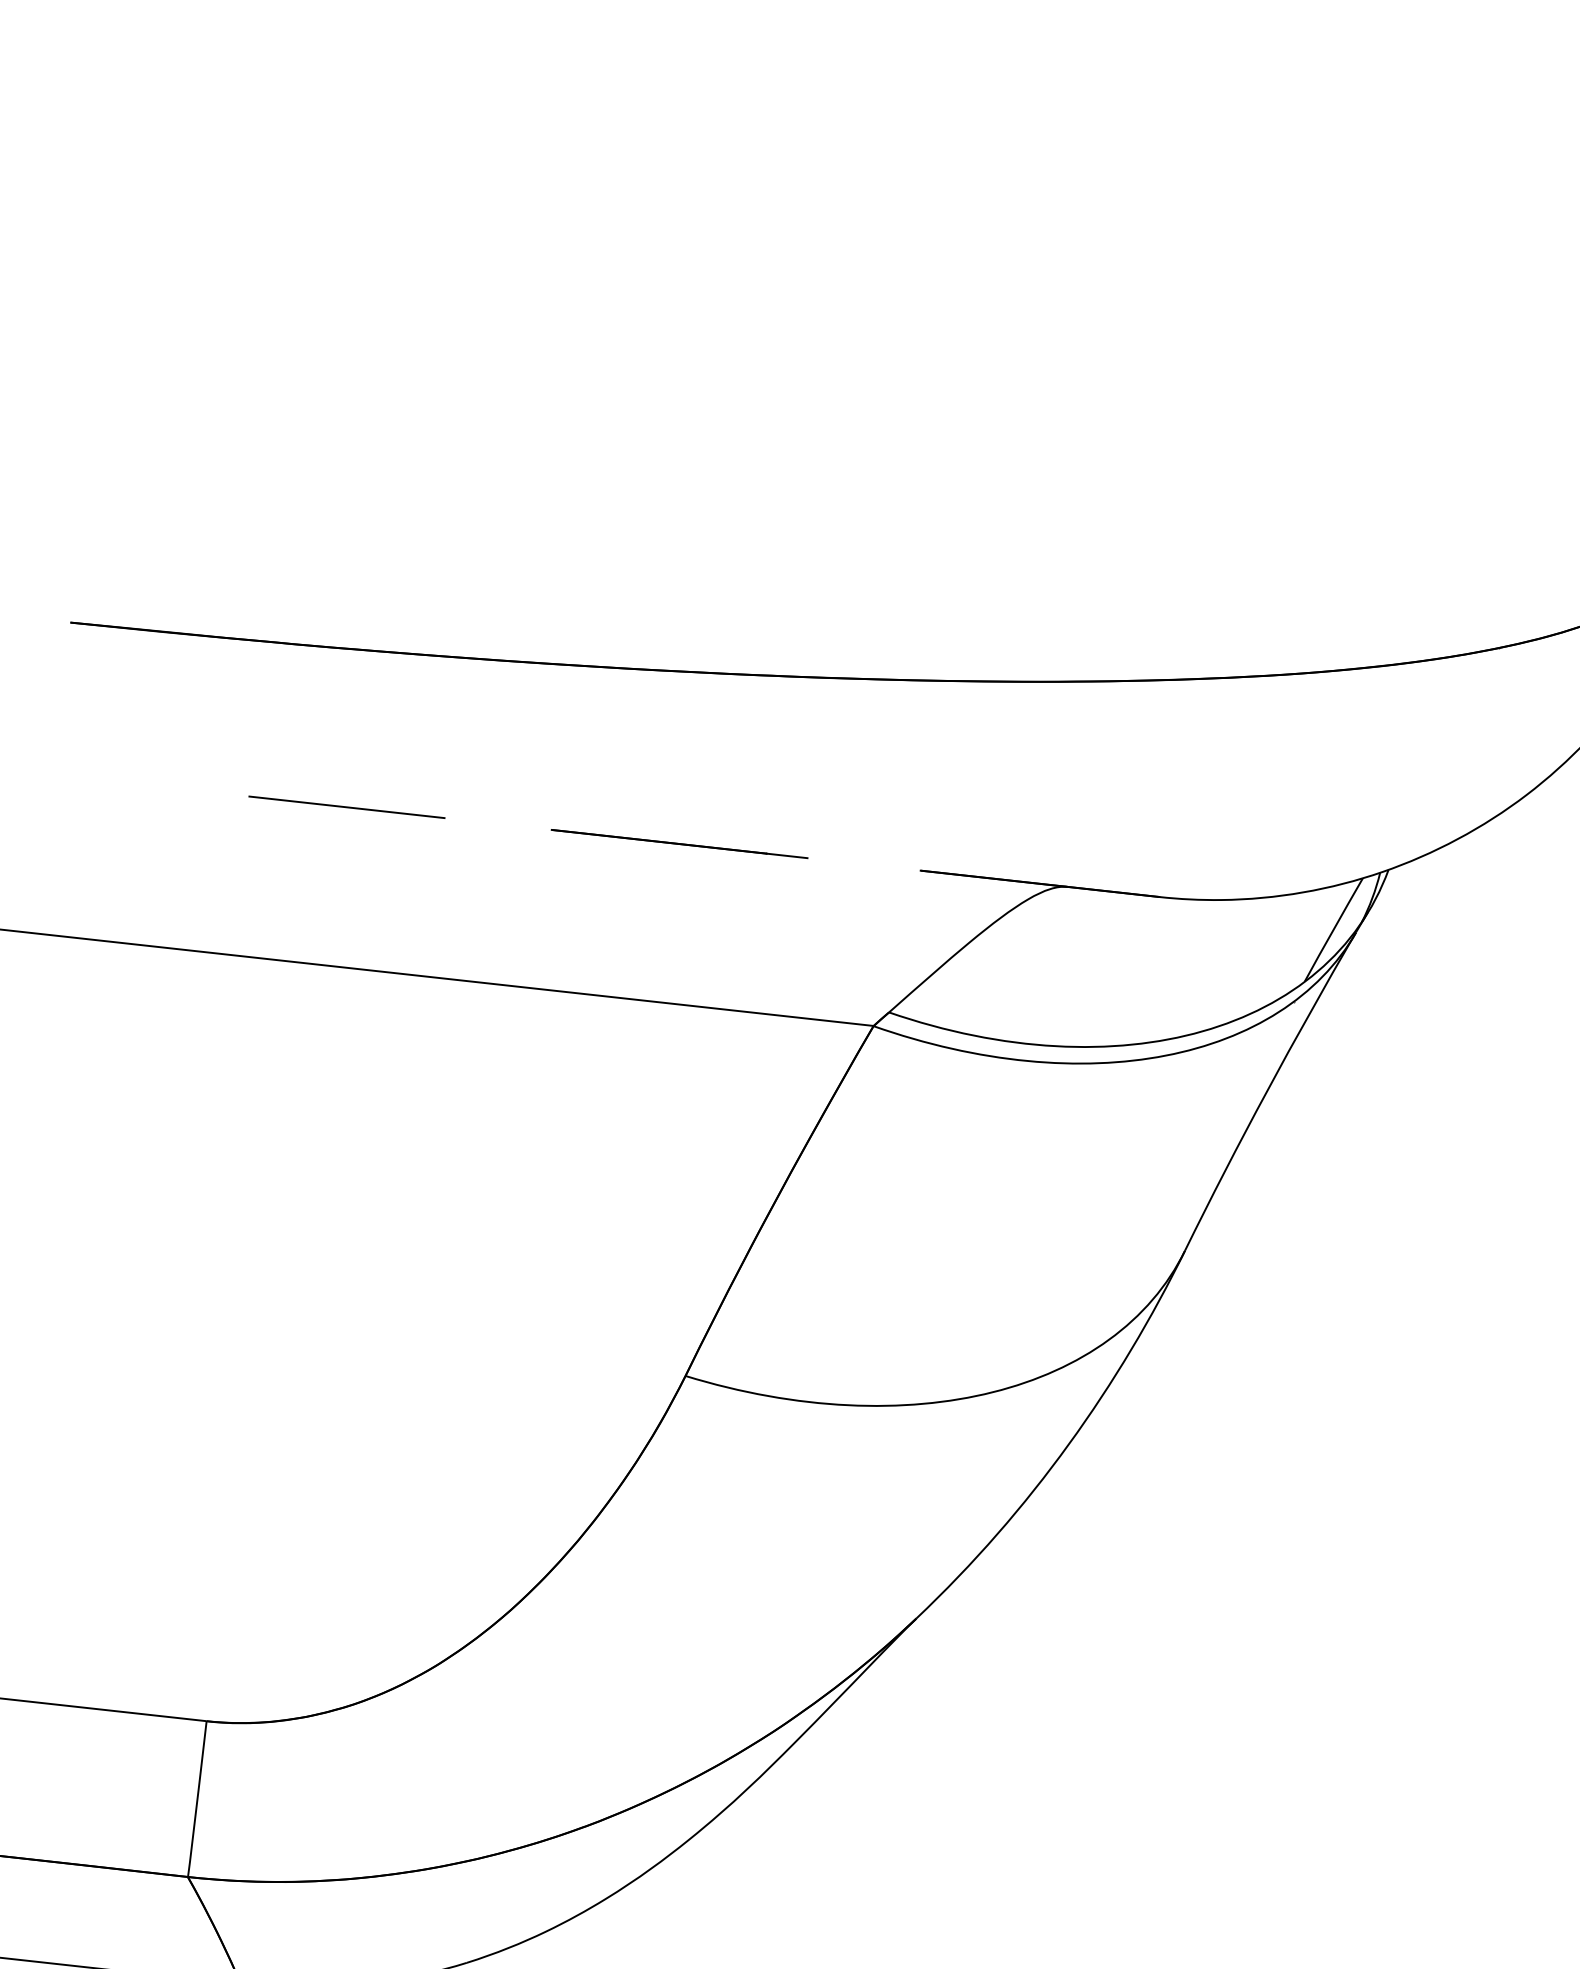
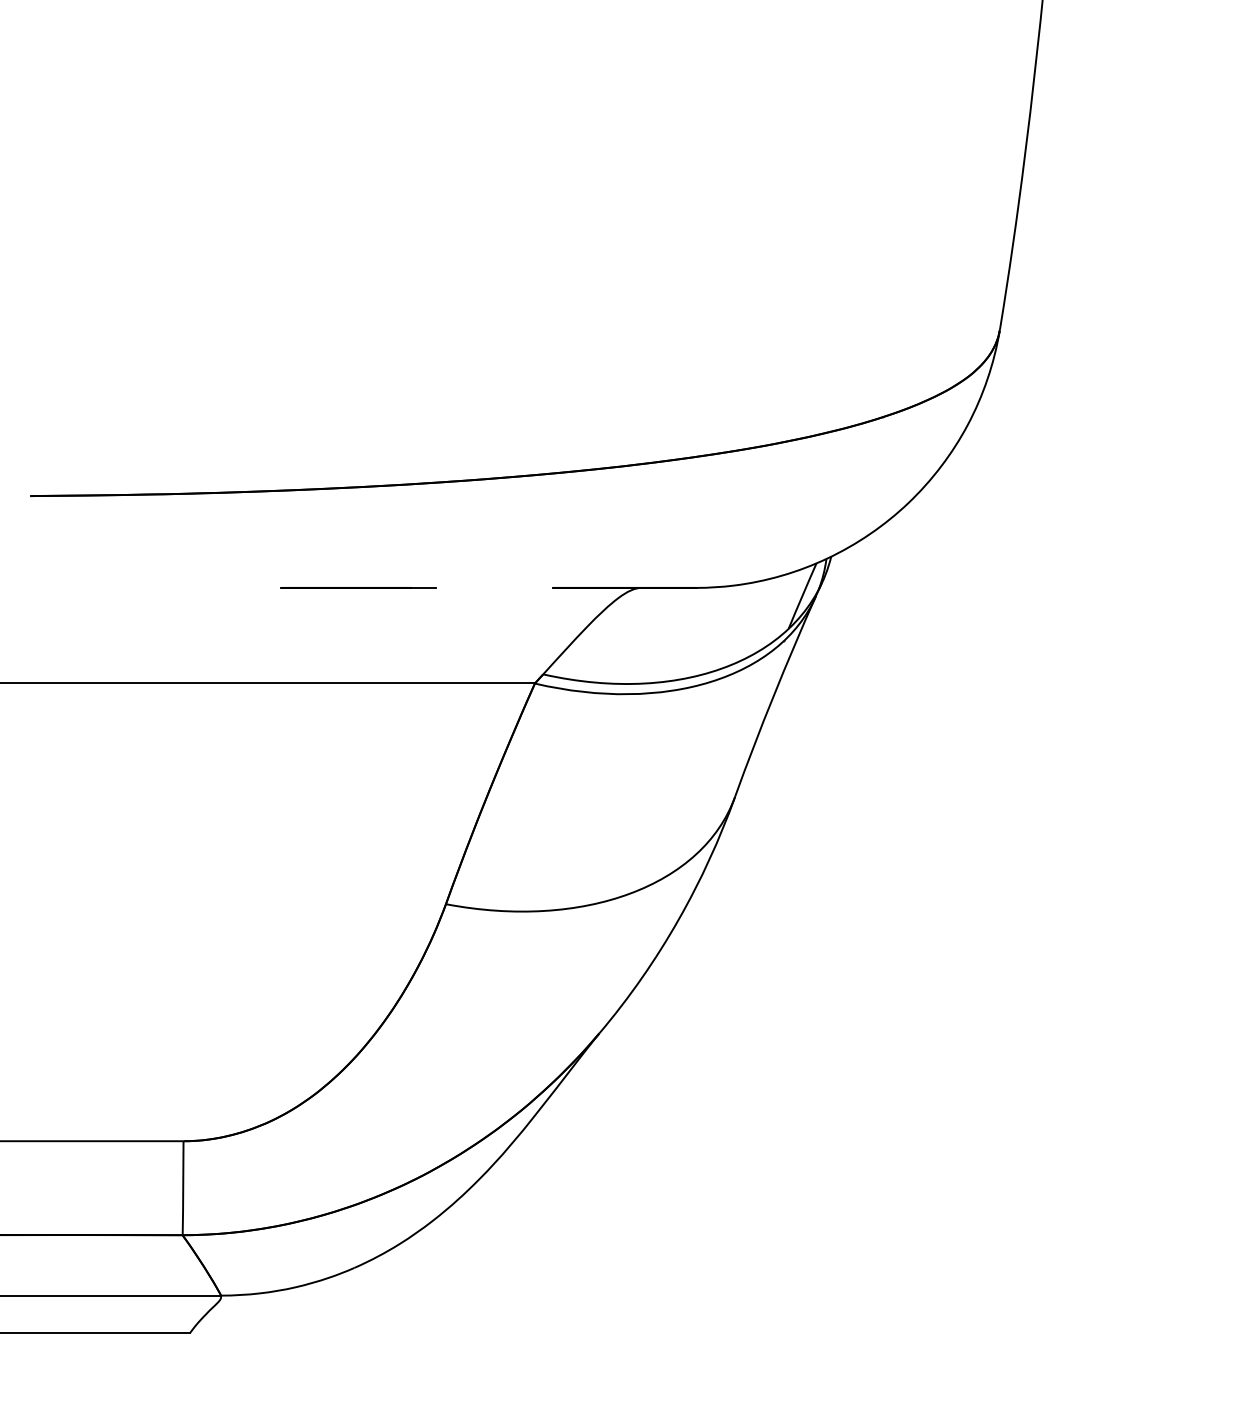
line: (346, 806) -> (206, 587), removed
line: (679, 843) -> (358, 587), moved

